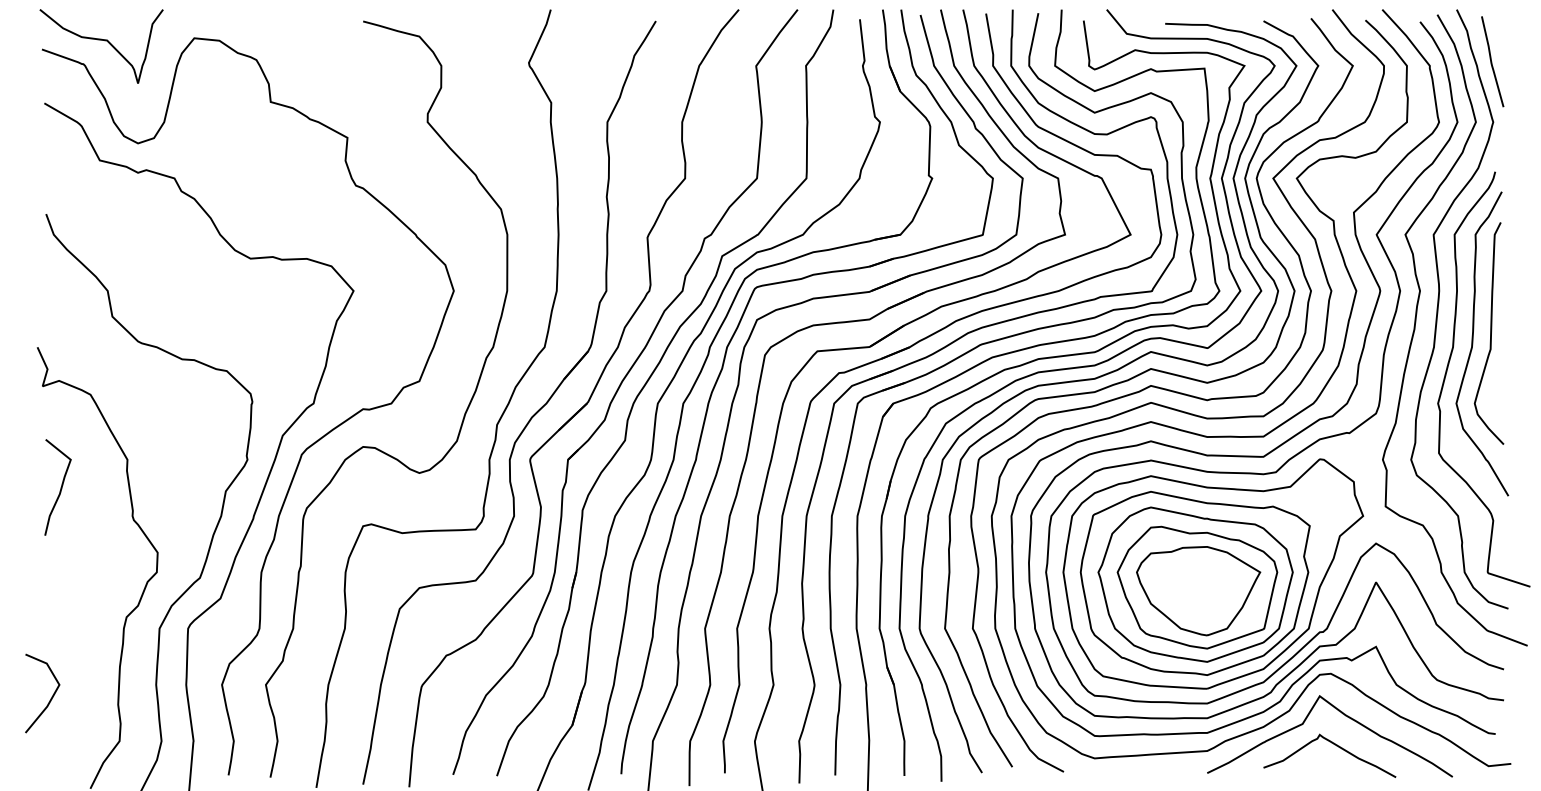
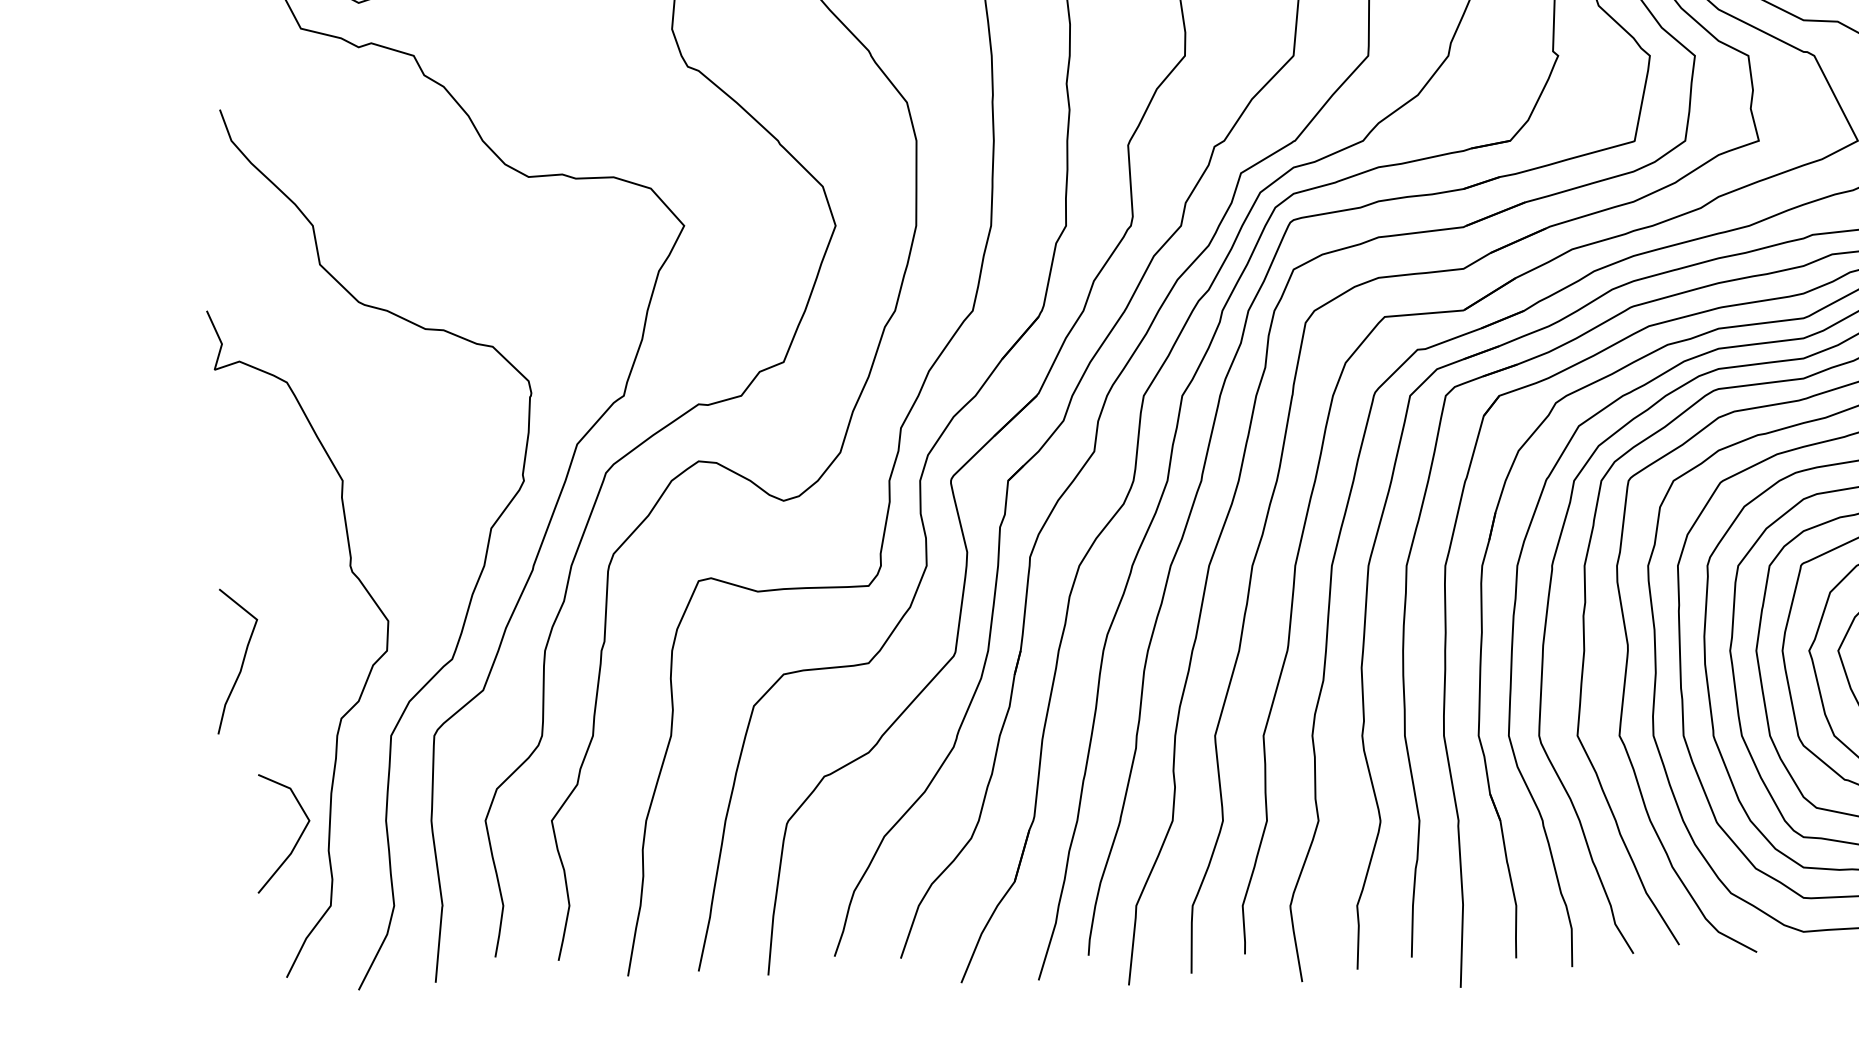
curve: (60, 487) -> (241, 661), moved
line: (50, 698) -> (295, 841), moved

